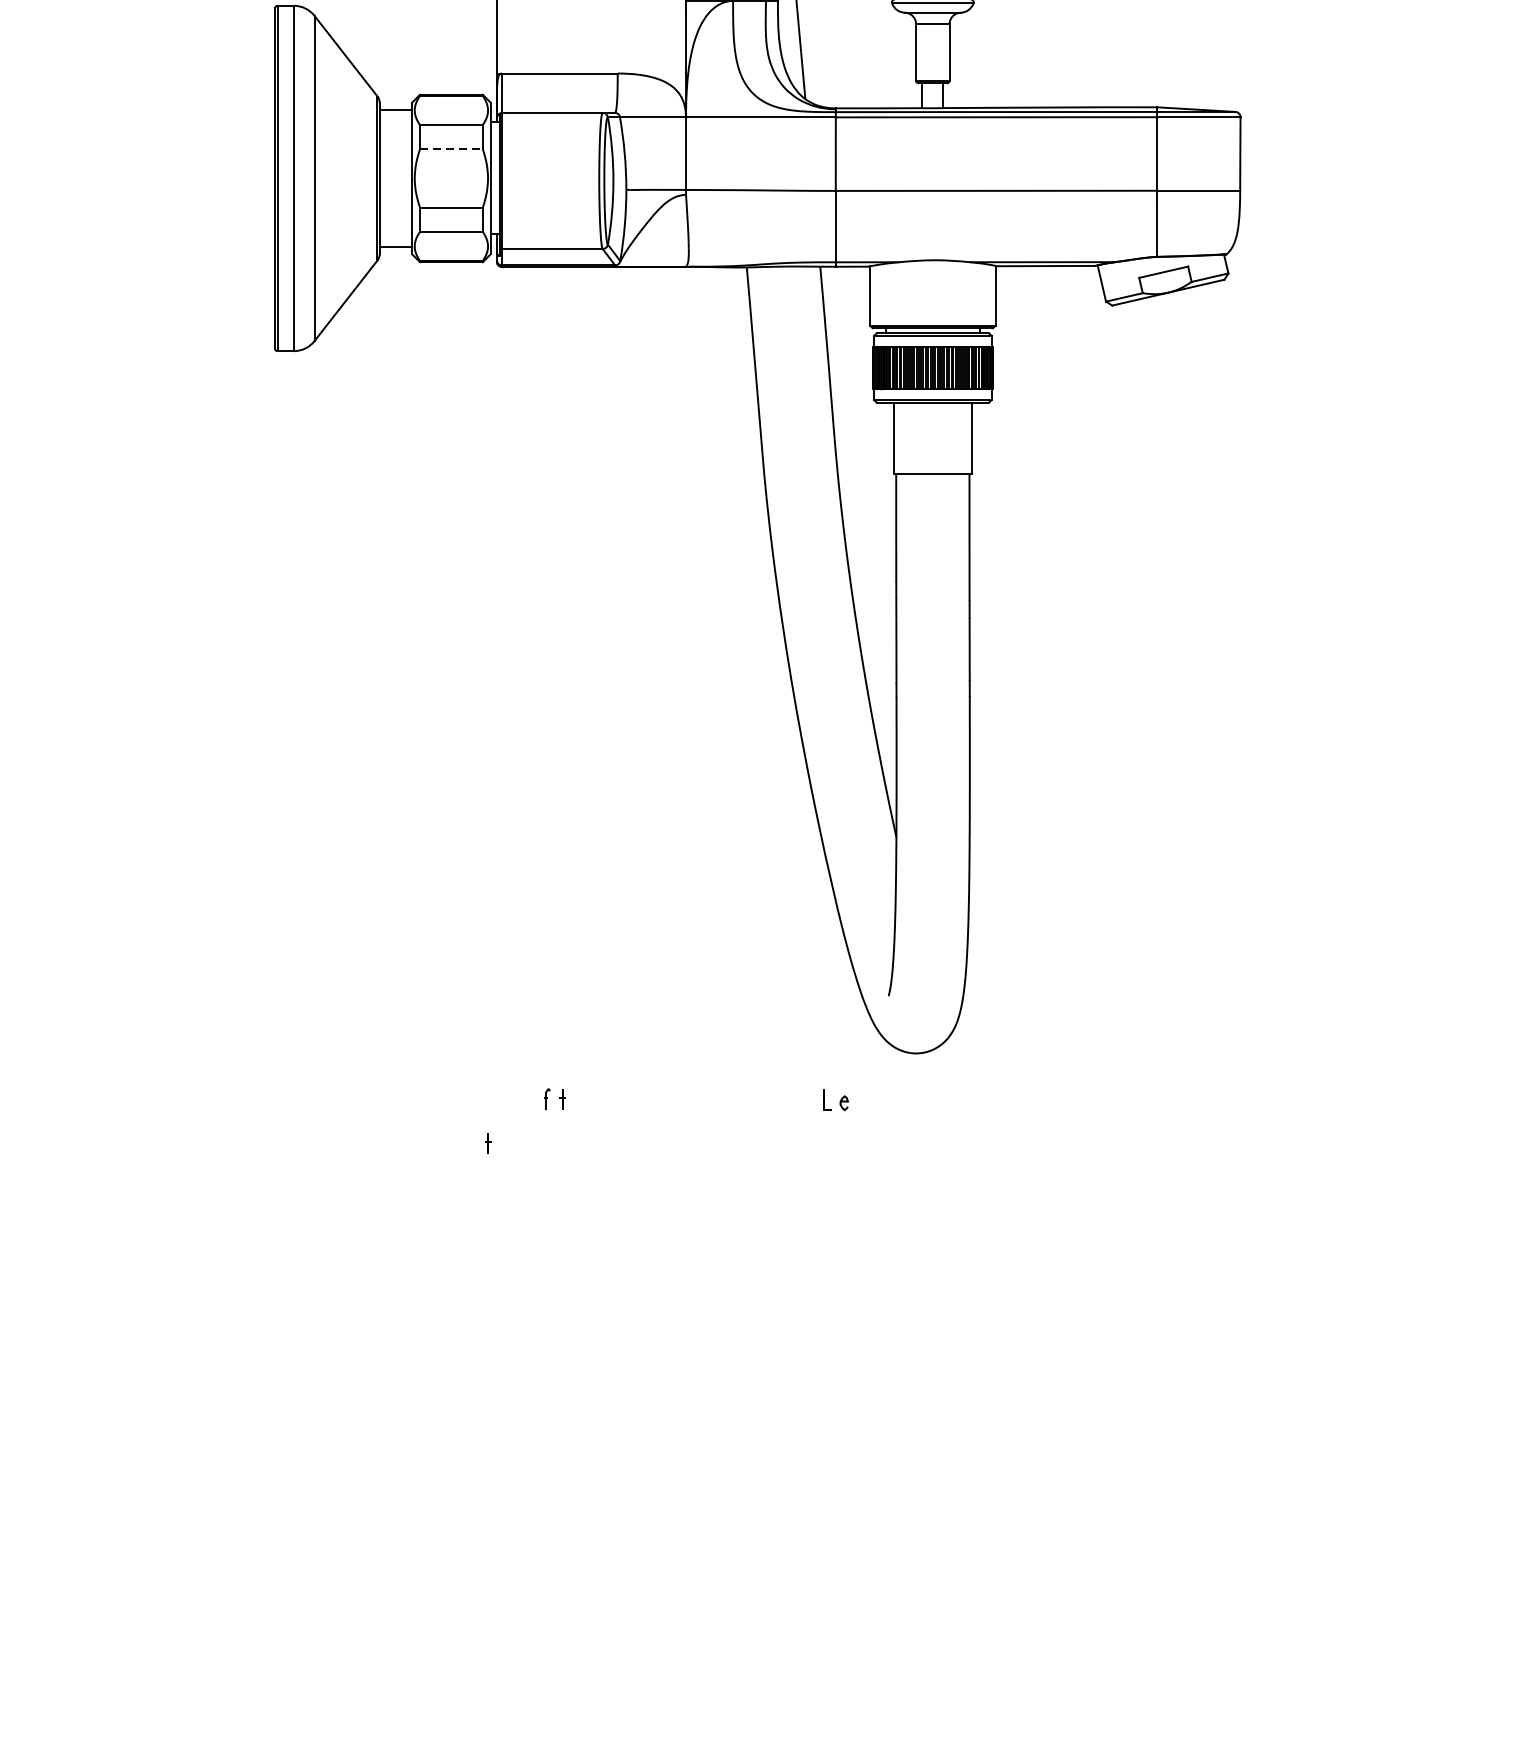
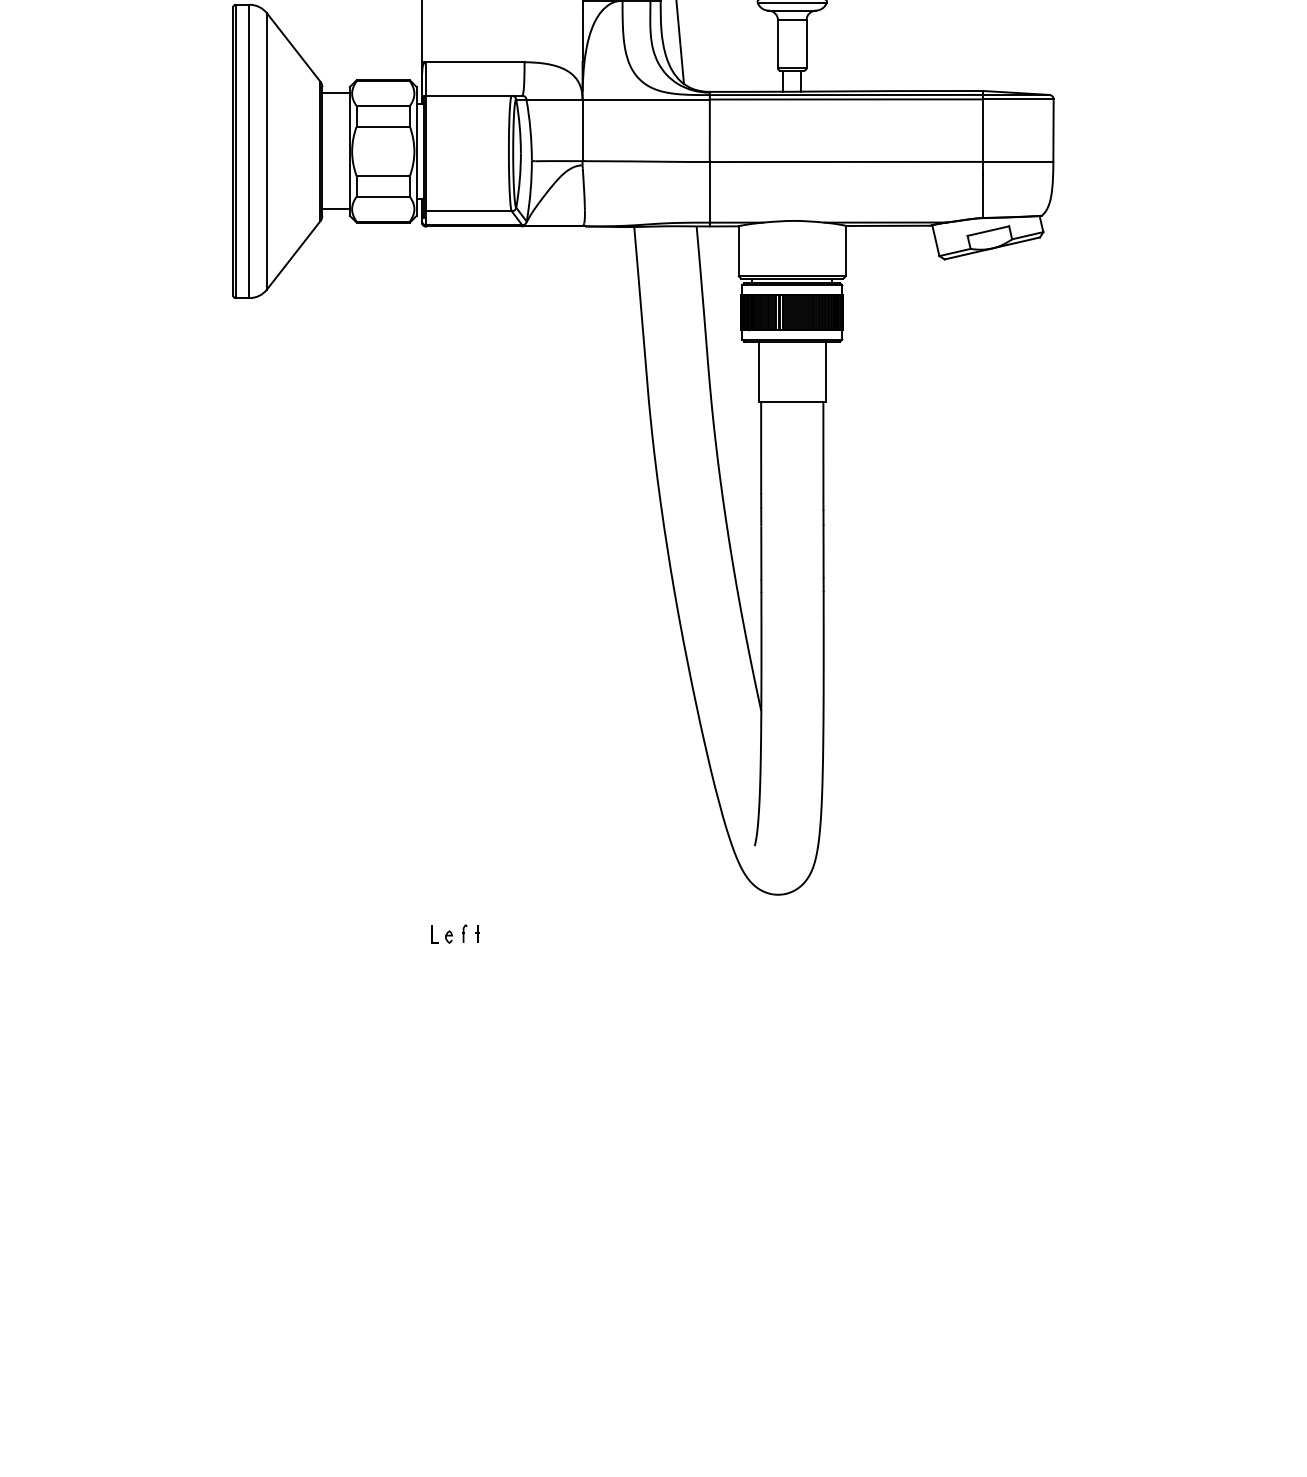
line: (451, 149) -> (383, 126), dashed -> solid
part: (835, 1100) -> (441, 934), moved
part: (488, 1142) -> (414, 970), removed

